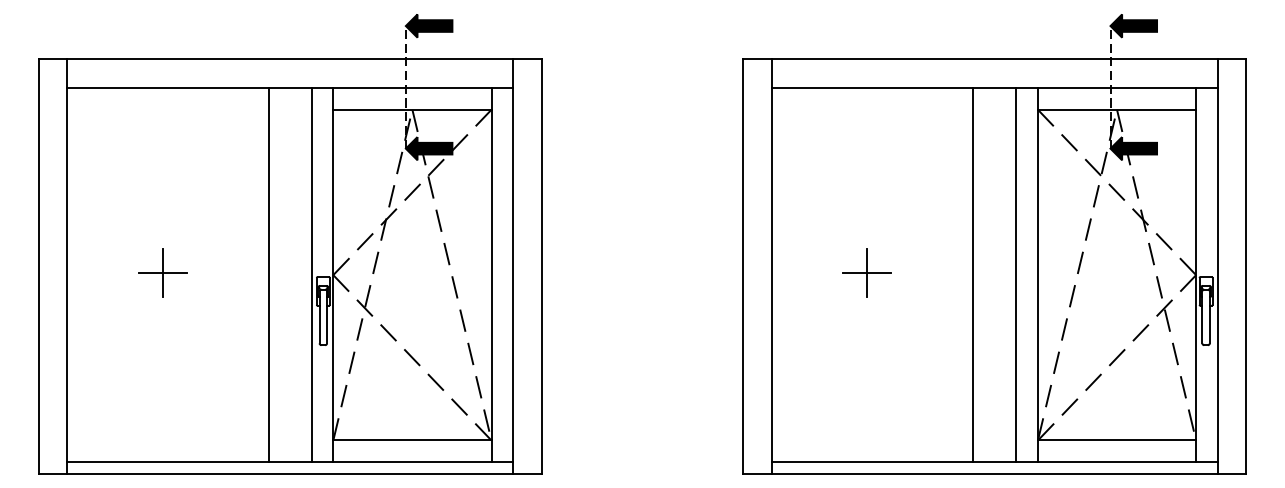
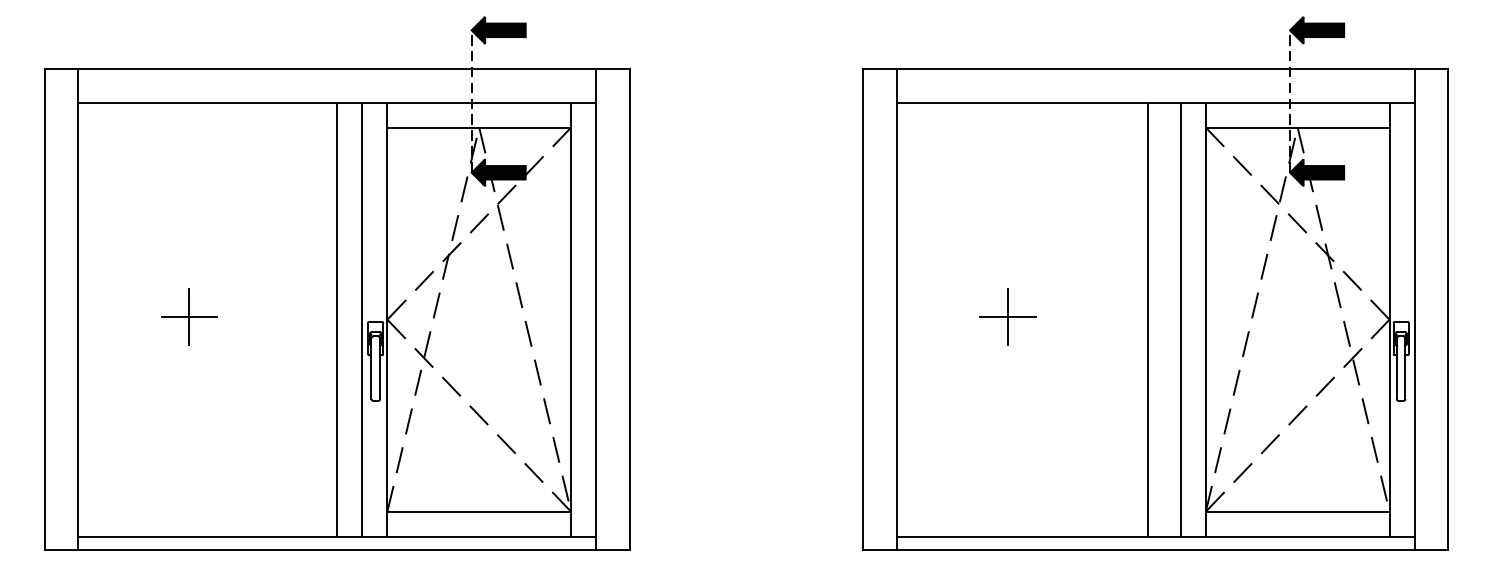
line: (268, 275) -> (336, 320), moved
line: (973, 275) -> (1148, 320), moved

